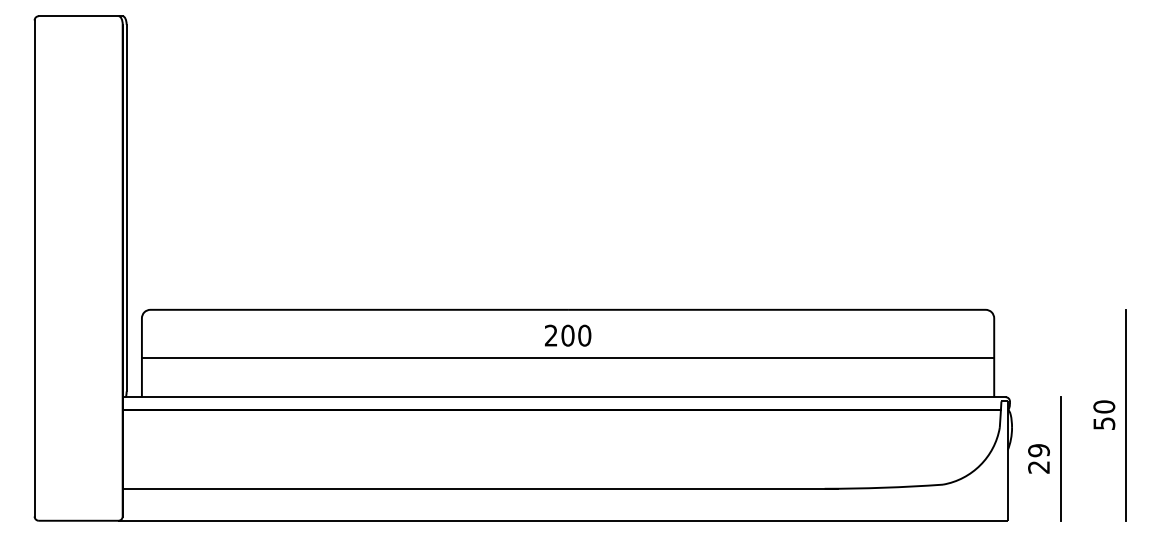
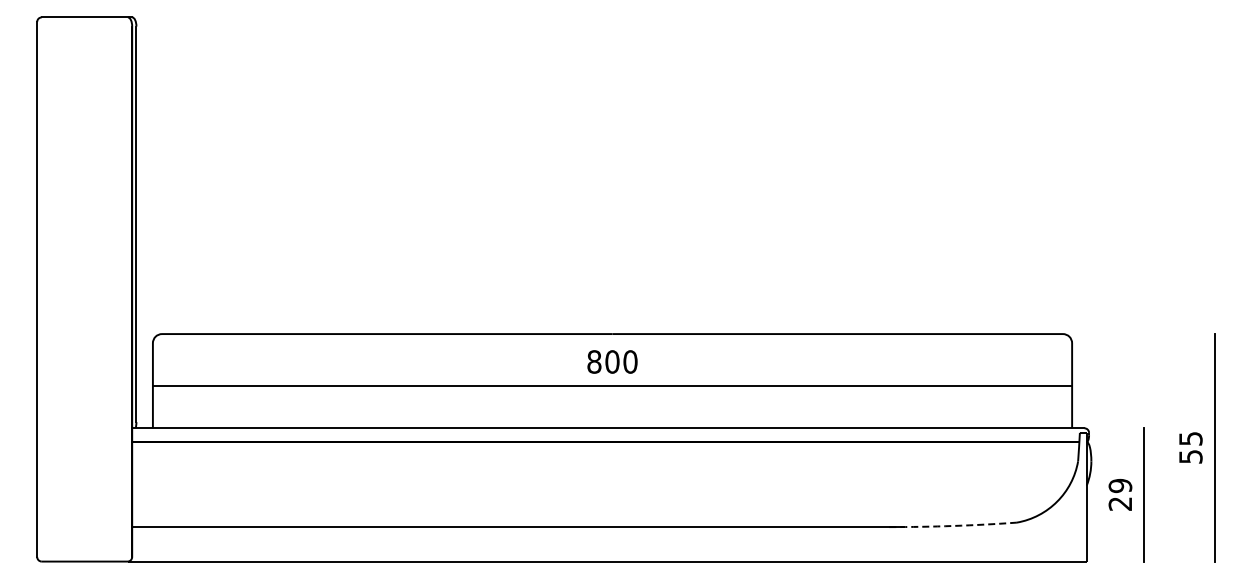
text: (551, 335) -> (594, 361), 200 -> 800
text: (1103, 406) -> (1190, 438), 50 -> 55
arc: (884, 487) -> (953, 525), solid -> dashed

